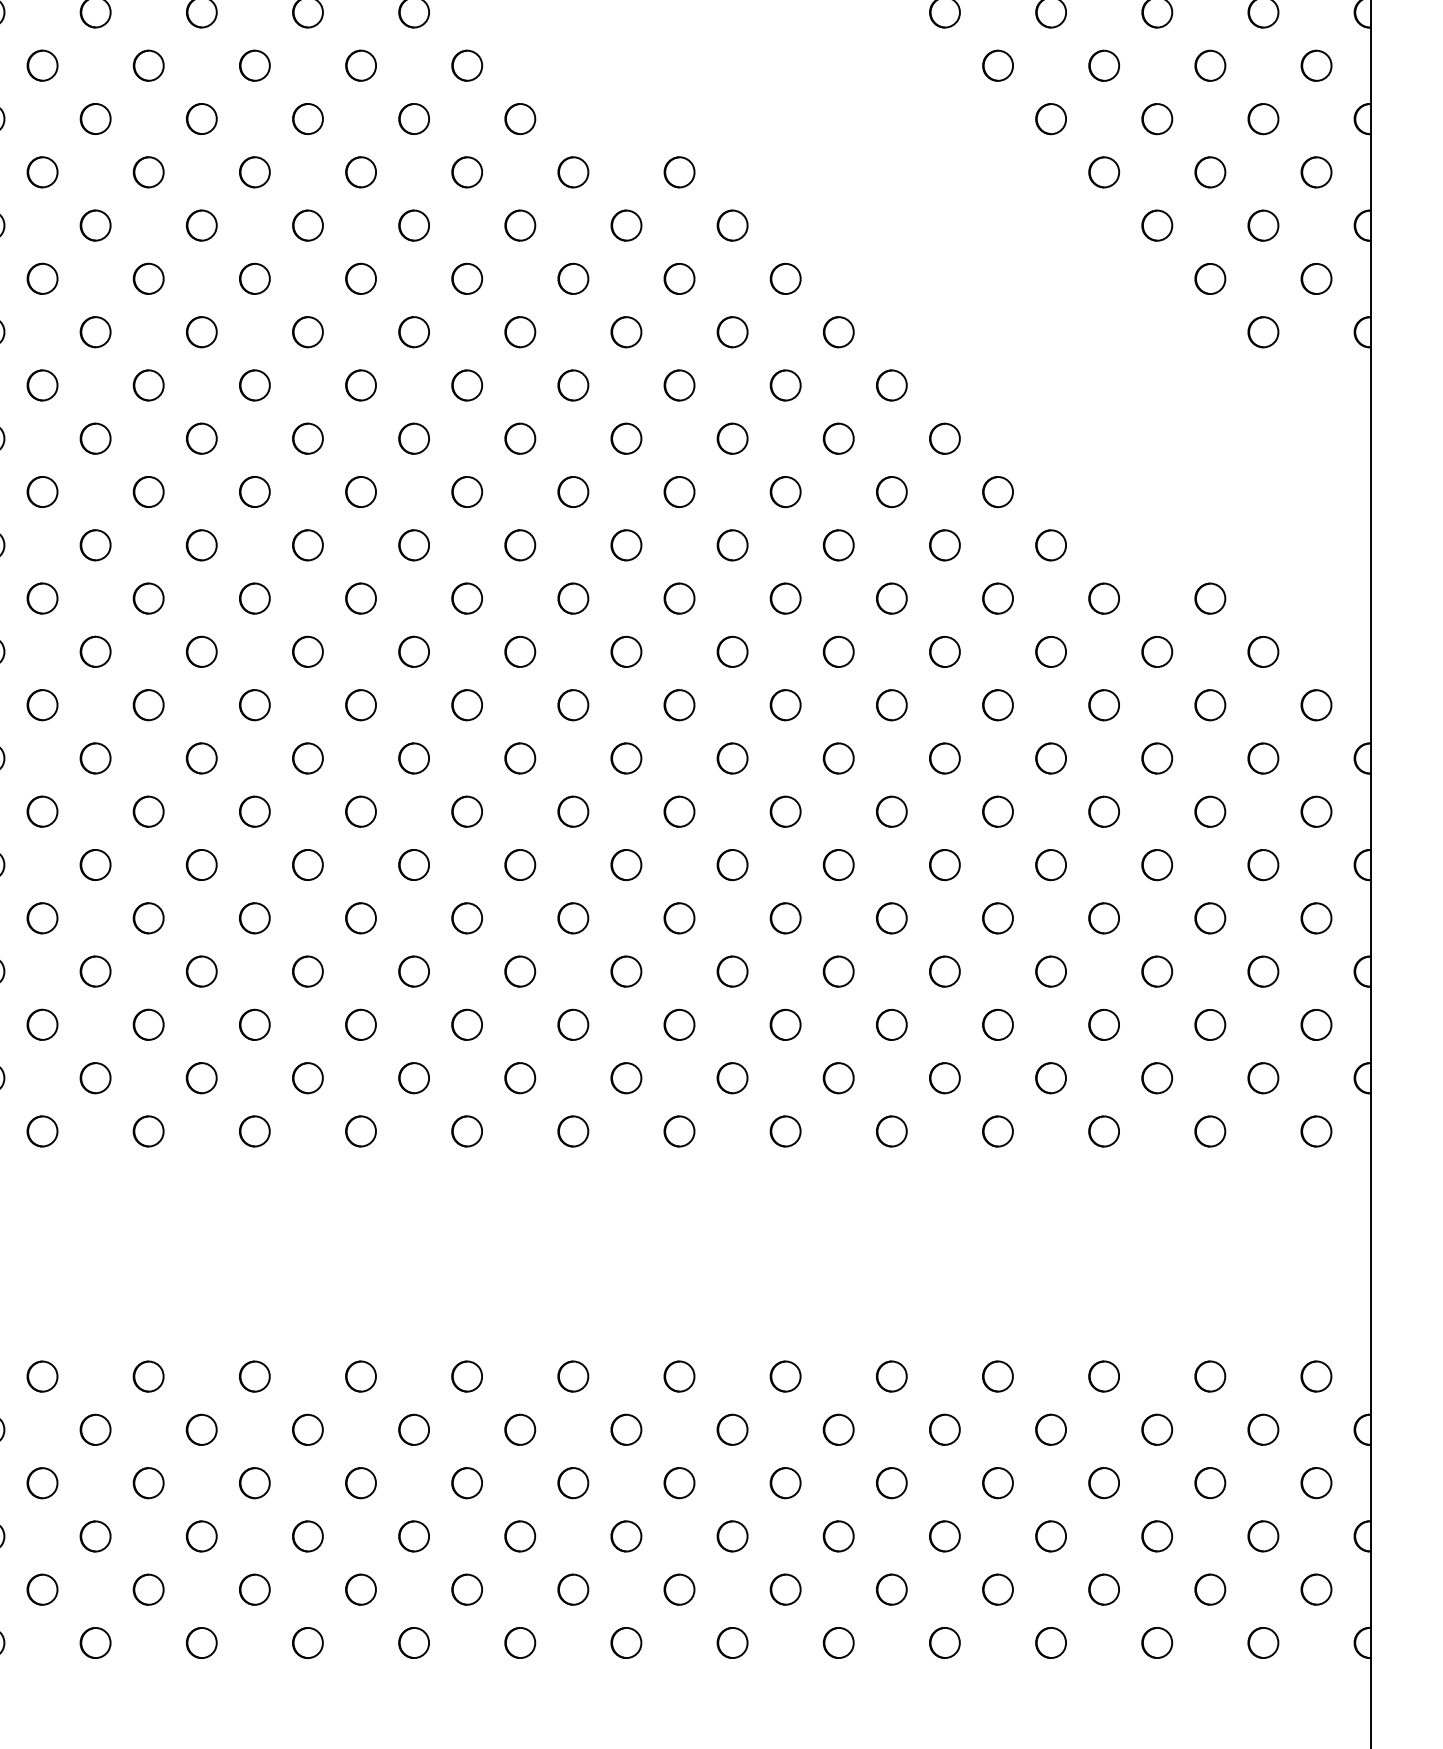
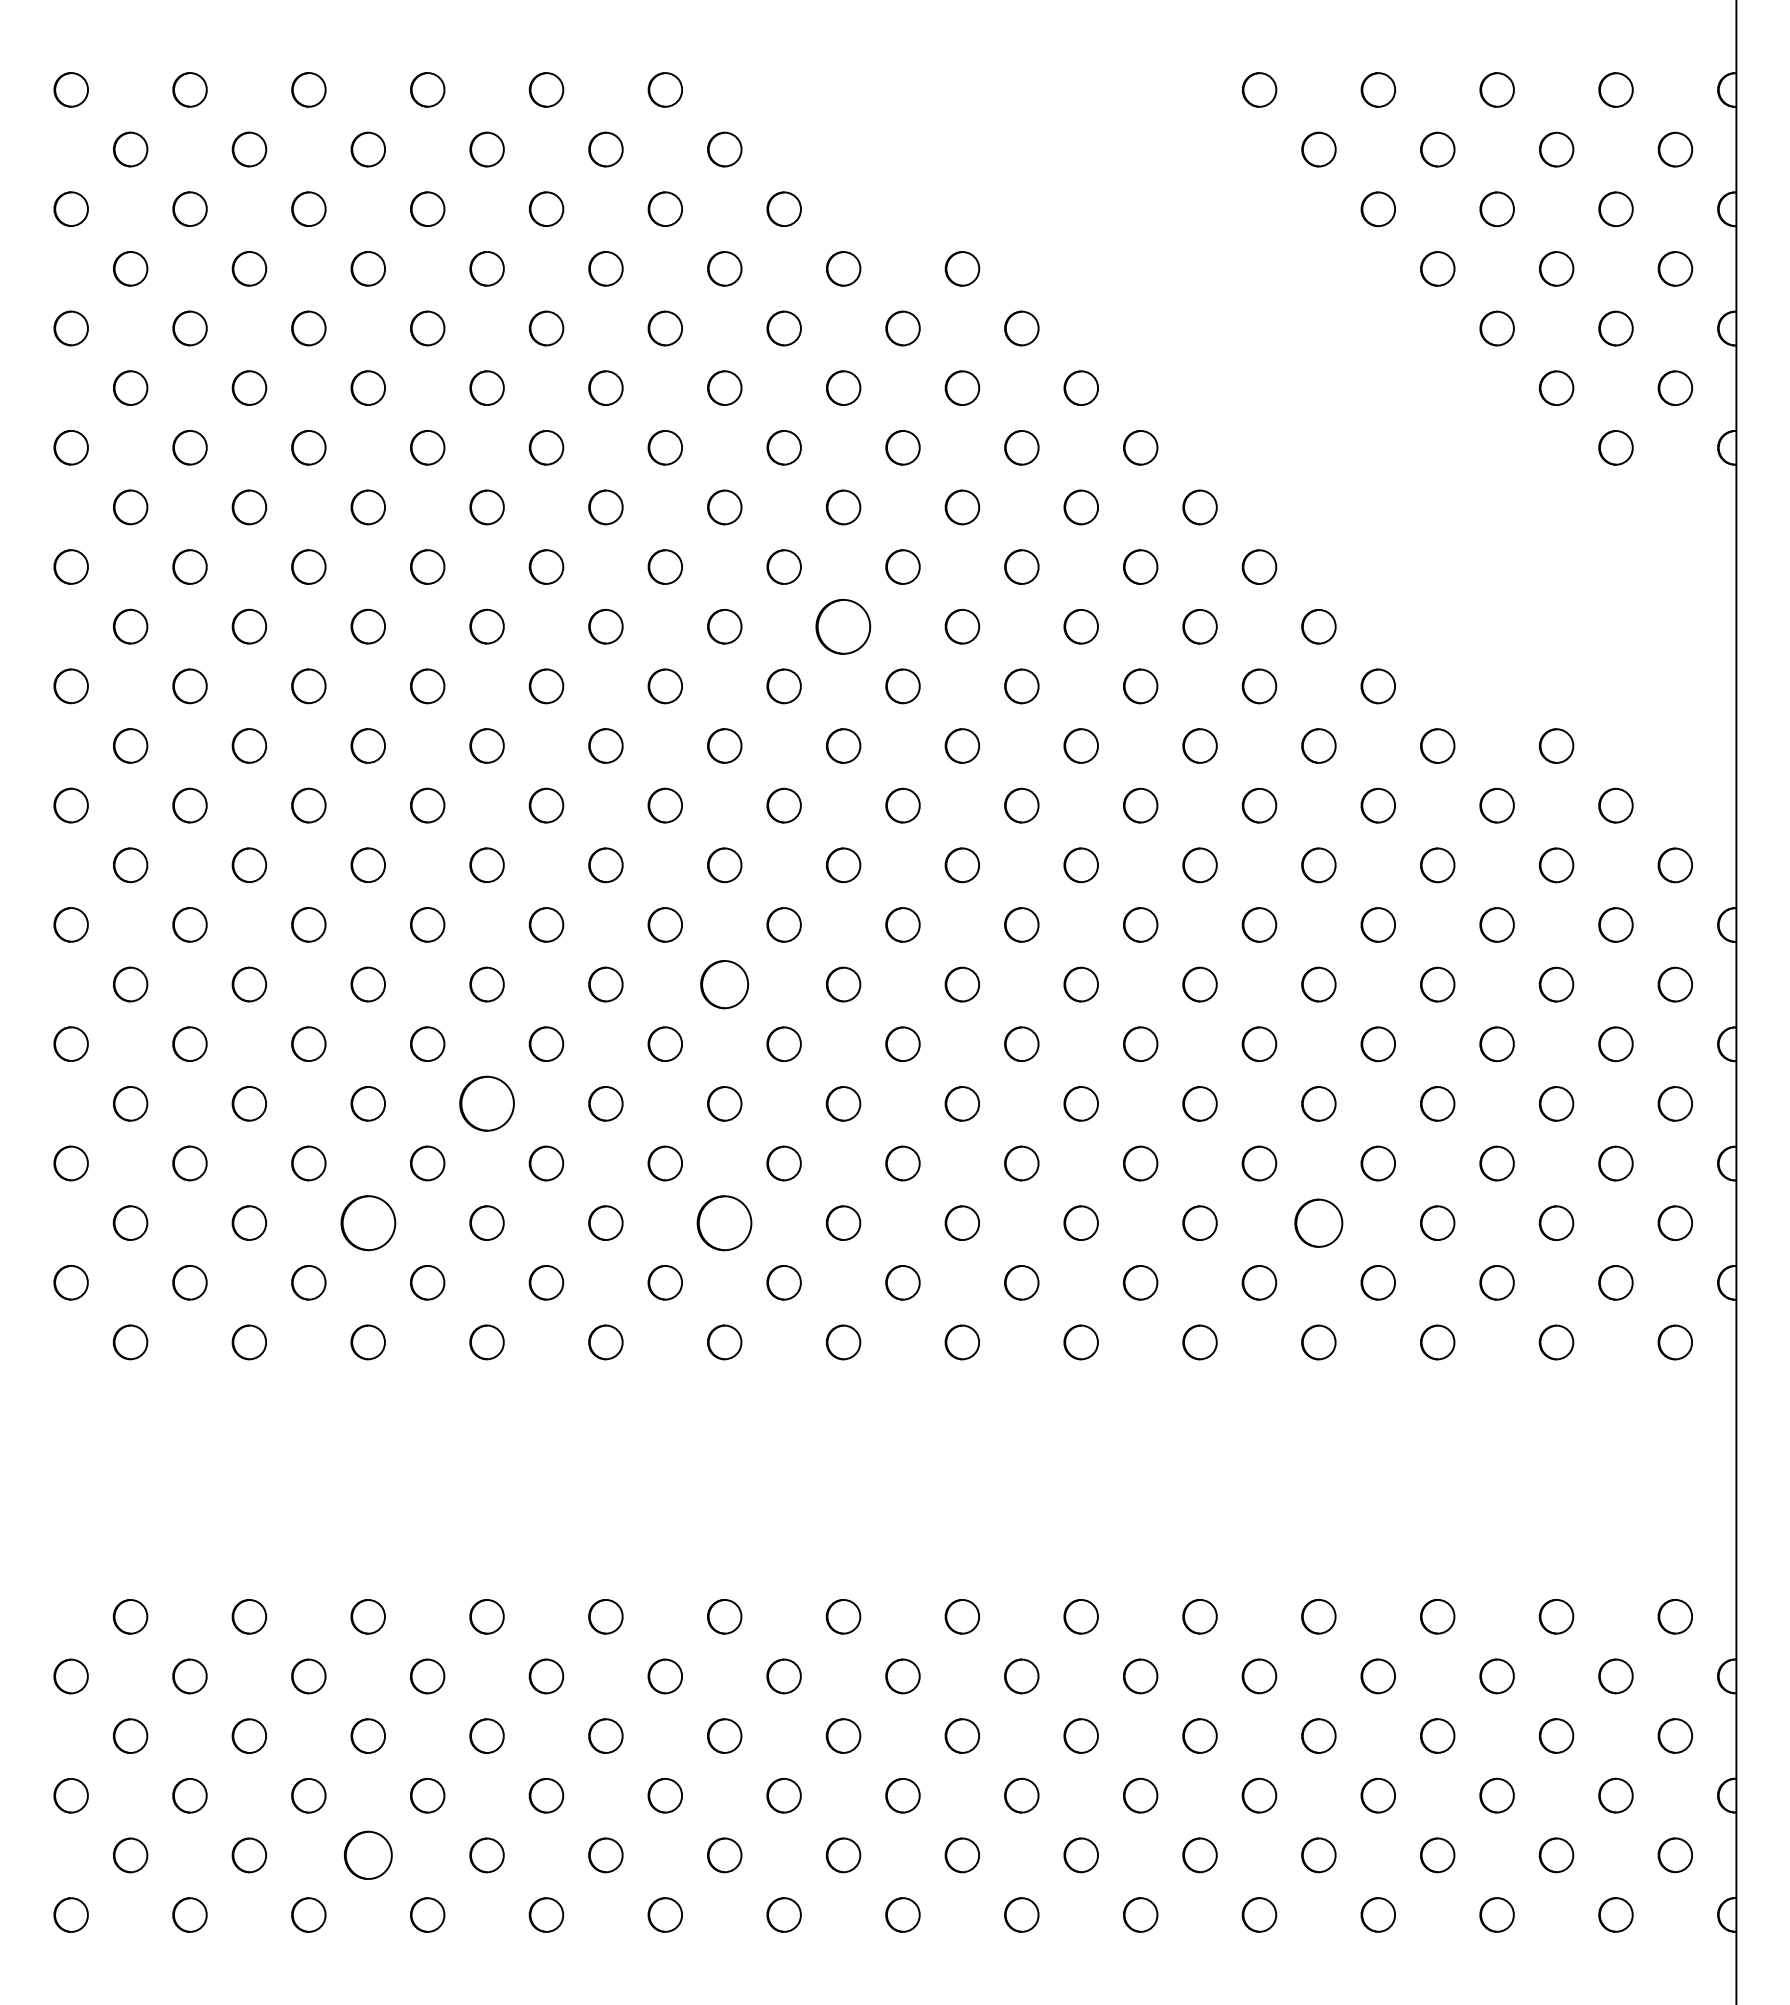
part: (573, 491) -> (843, 626), size x1.6
part: (466, 811) -> (724, 984), size x1.4
part: (254, 917) -> (486, 1103), size x1.6
part: (148, 1024) -> (367, 1222), size x1.6
part: (466, 1024) -> (724, 1222), size x1.6
part: (997, 1024) -> (1318, 1222), size x1.4
part: (148, 1589) -> (367, 1855), size x1.4

